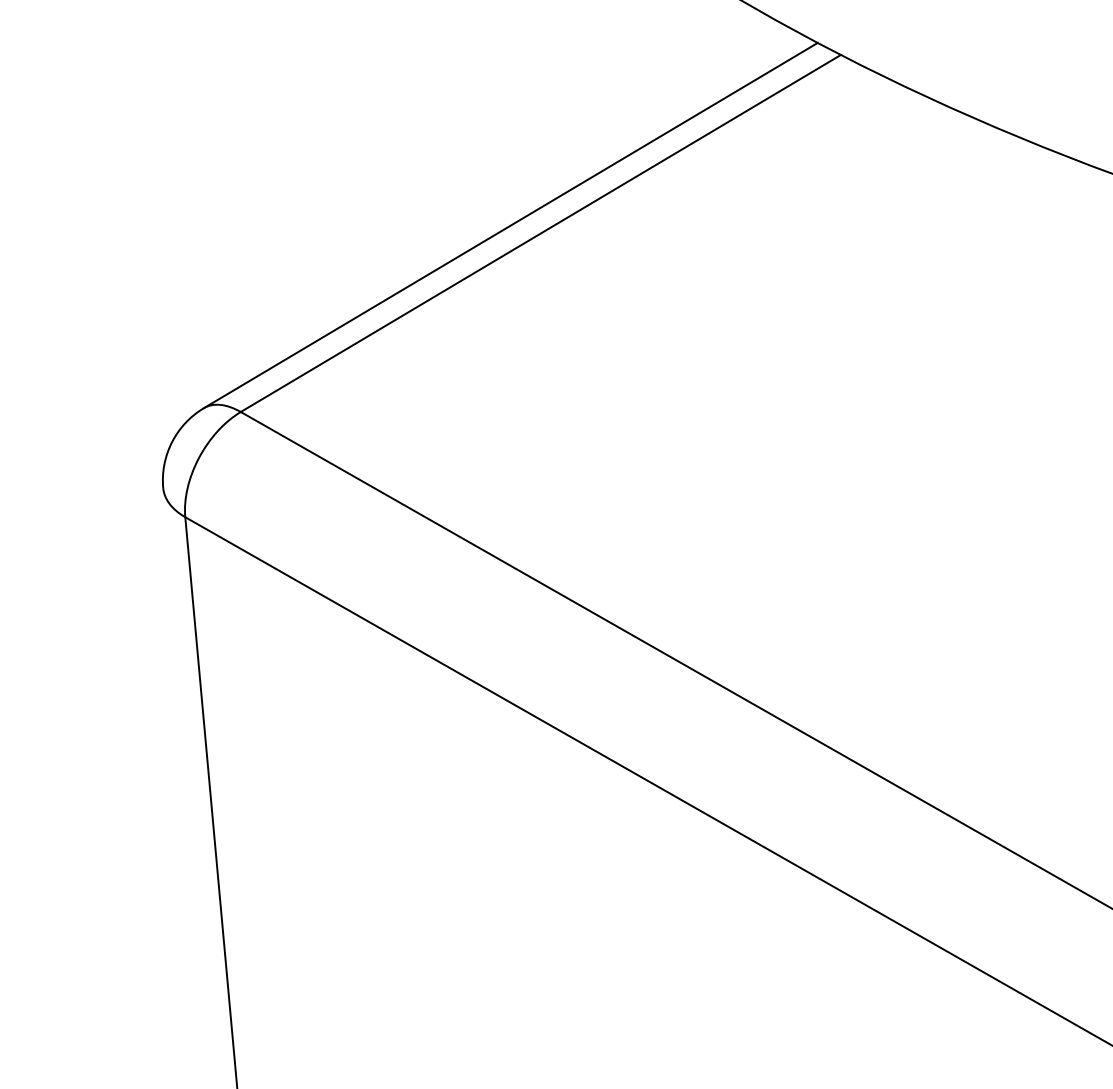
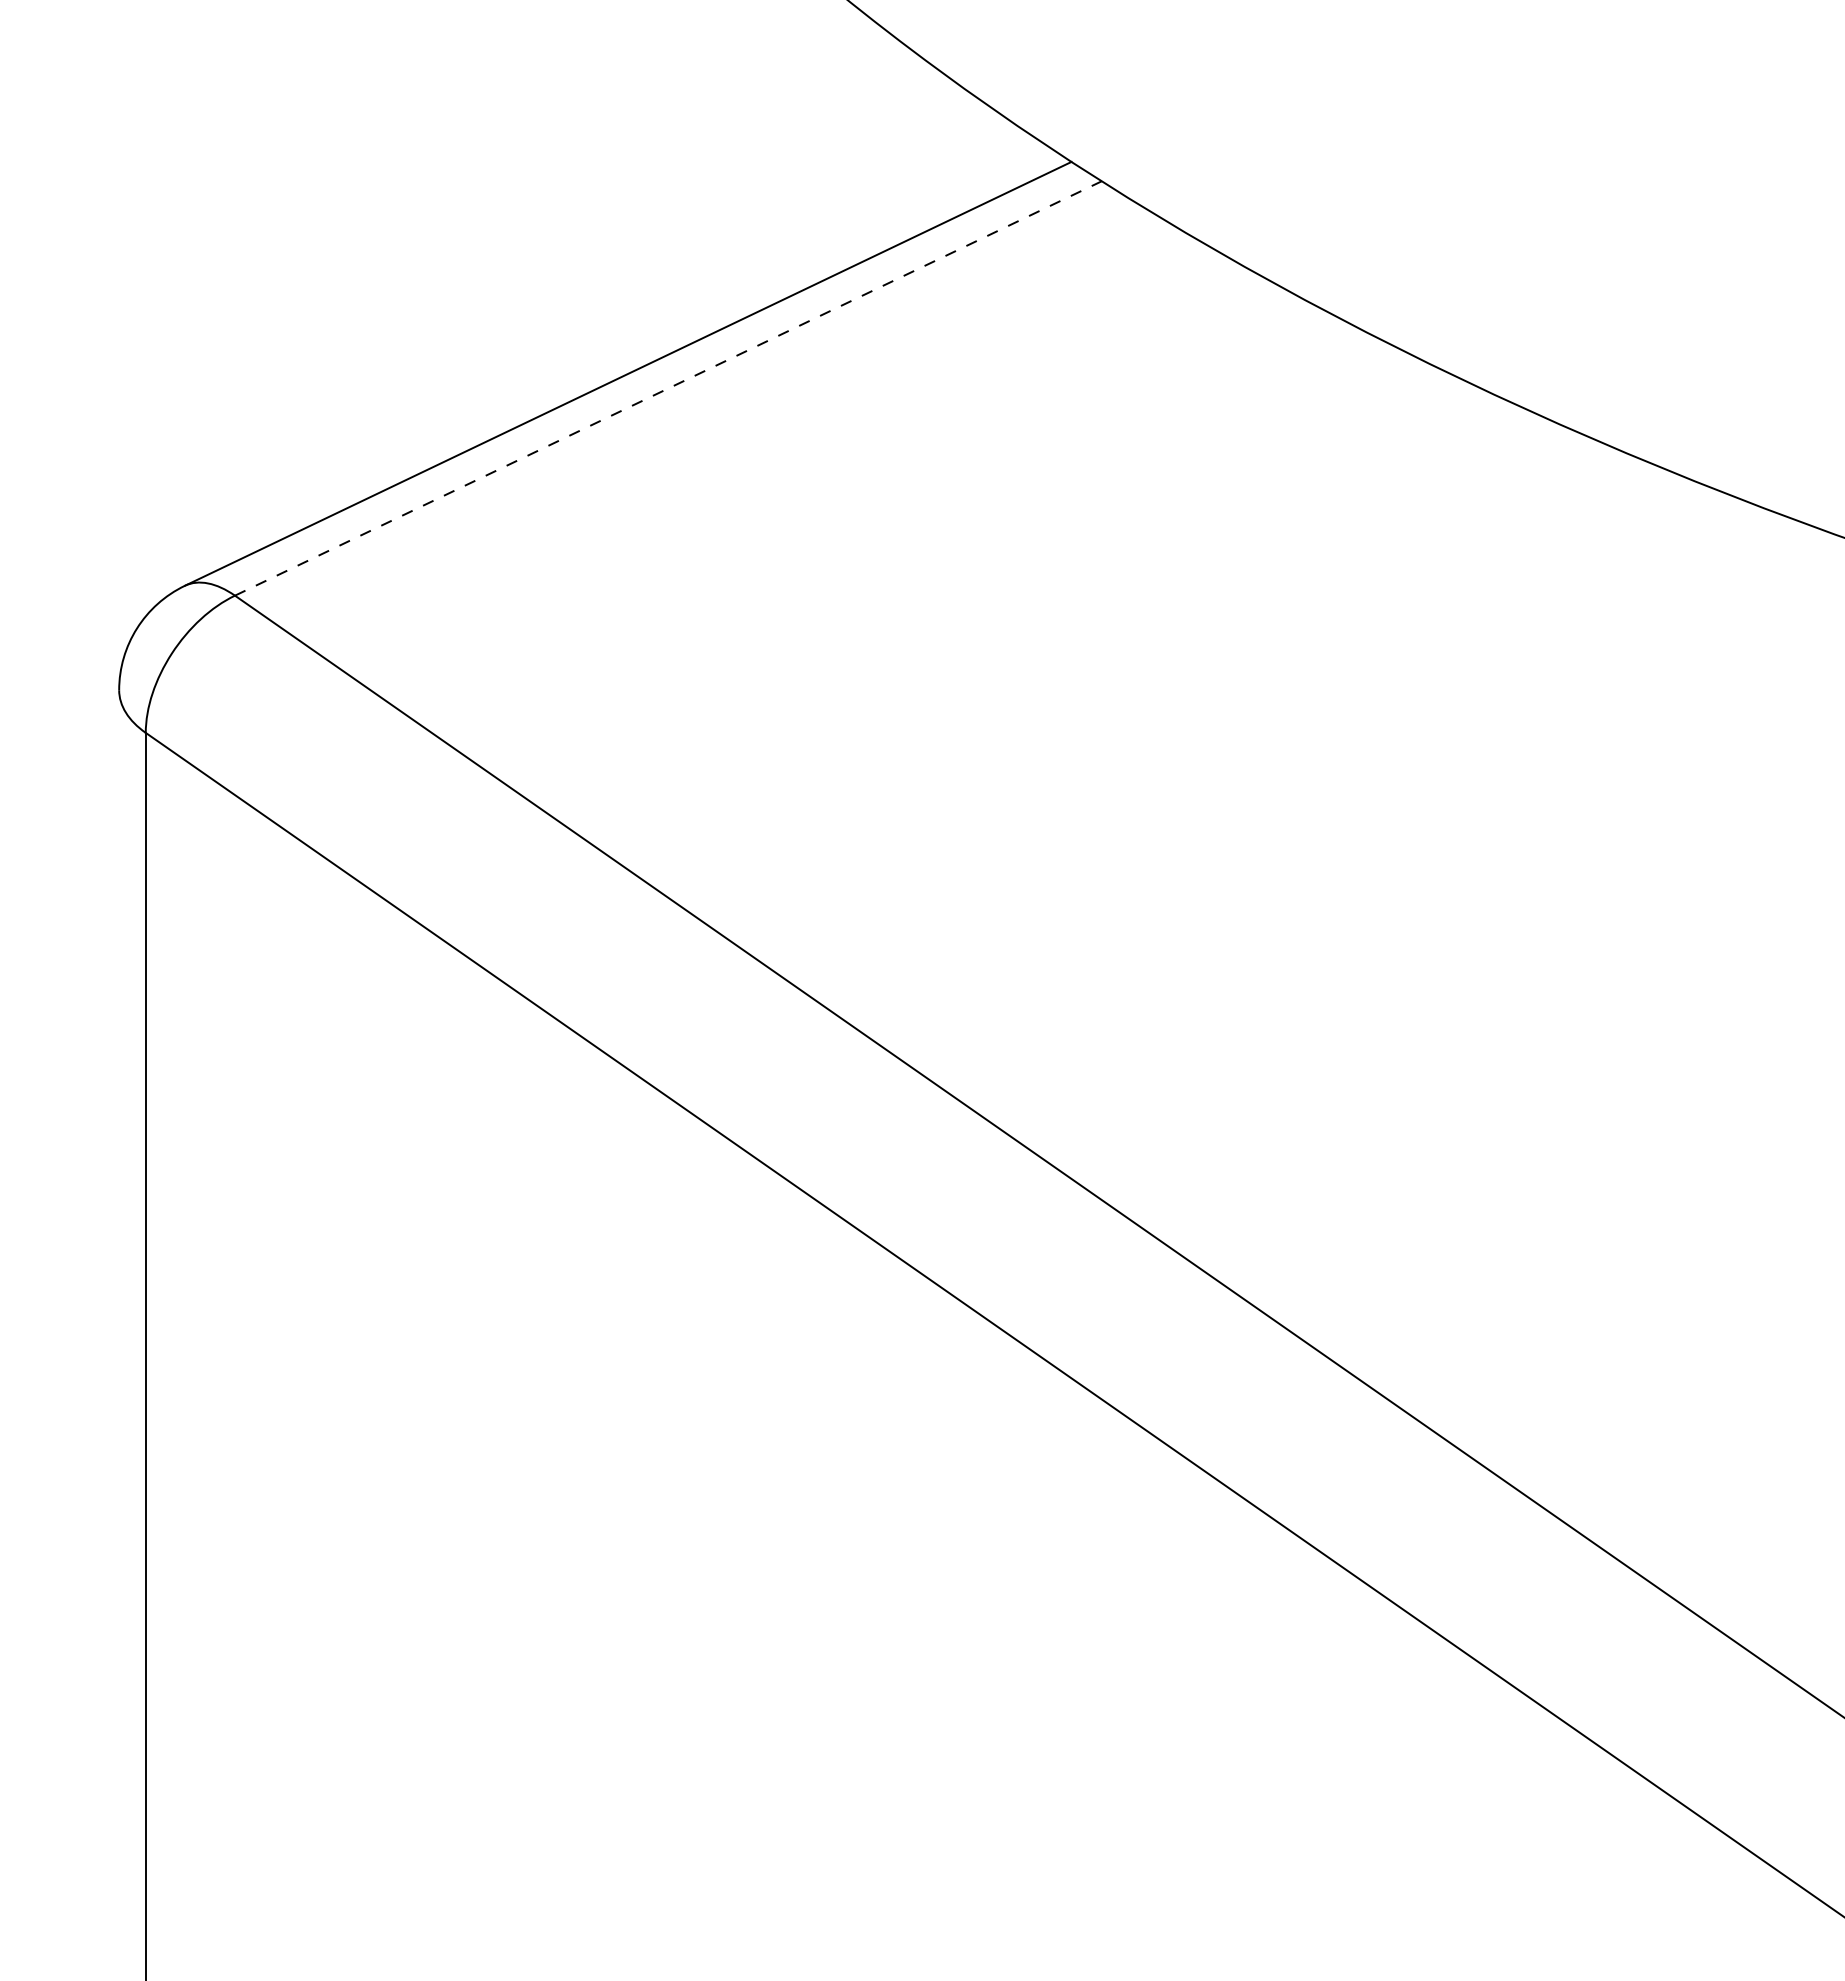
line: (540, 233) -> (668, 388), solid -> dashed

